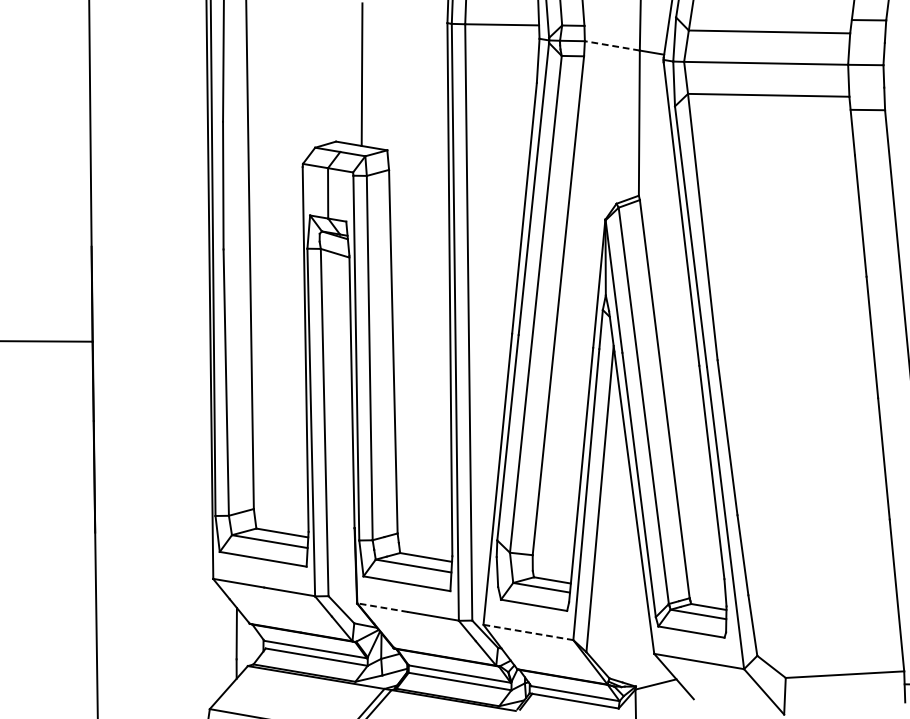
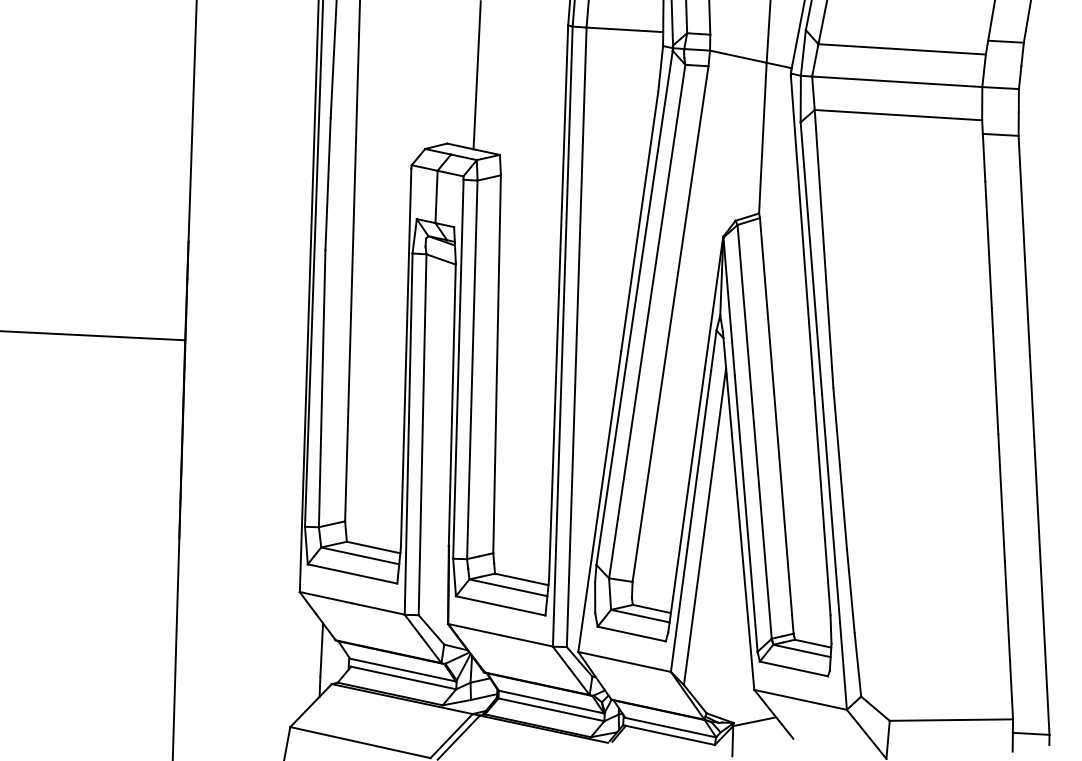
line: (612, 45) -> (738, 56), dashed -> solid
line: (382, 607) -> (474, 629), dashed -> solid
line: (529, 632) -> (625, 662), dashed -> solid

